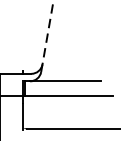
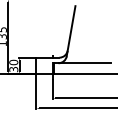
line: (47, 37) -> (71, 30), dashed -> solid

